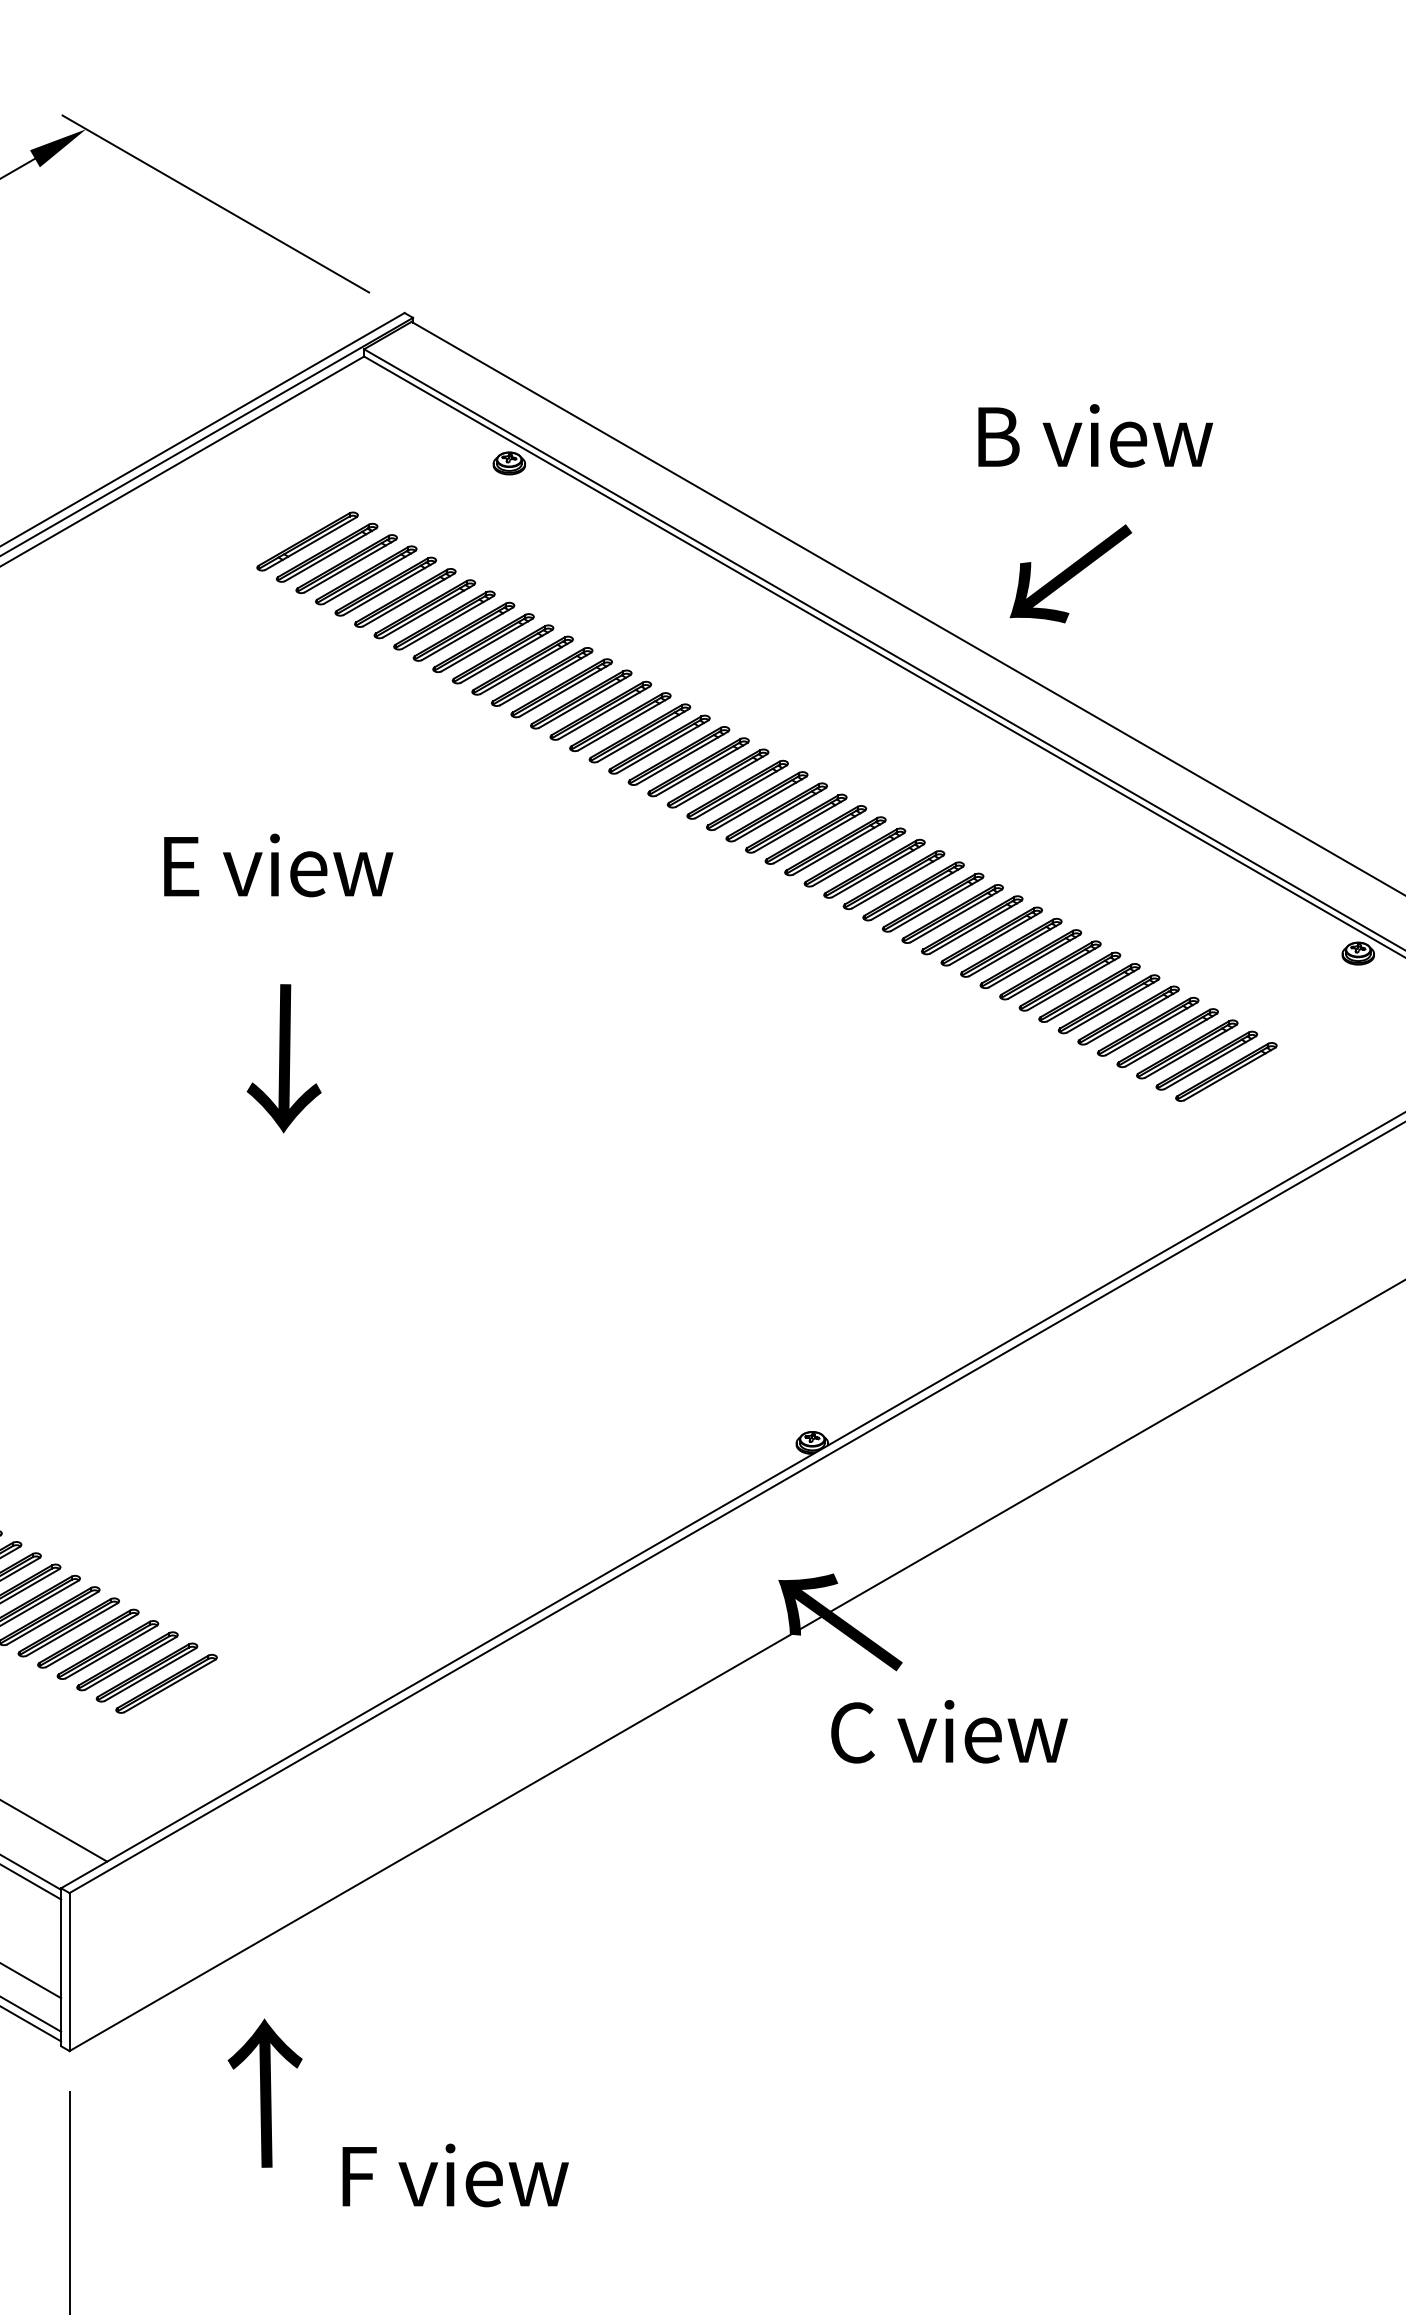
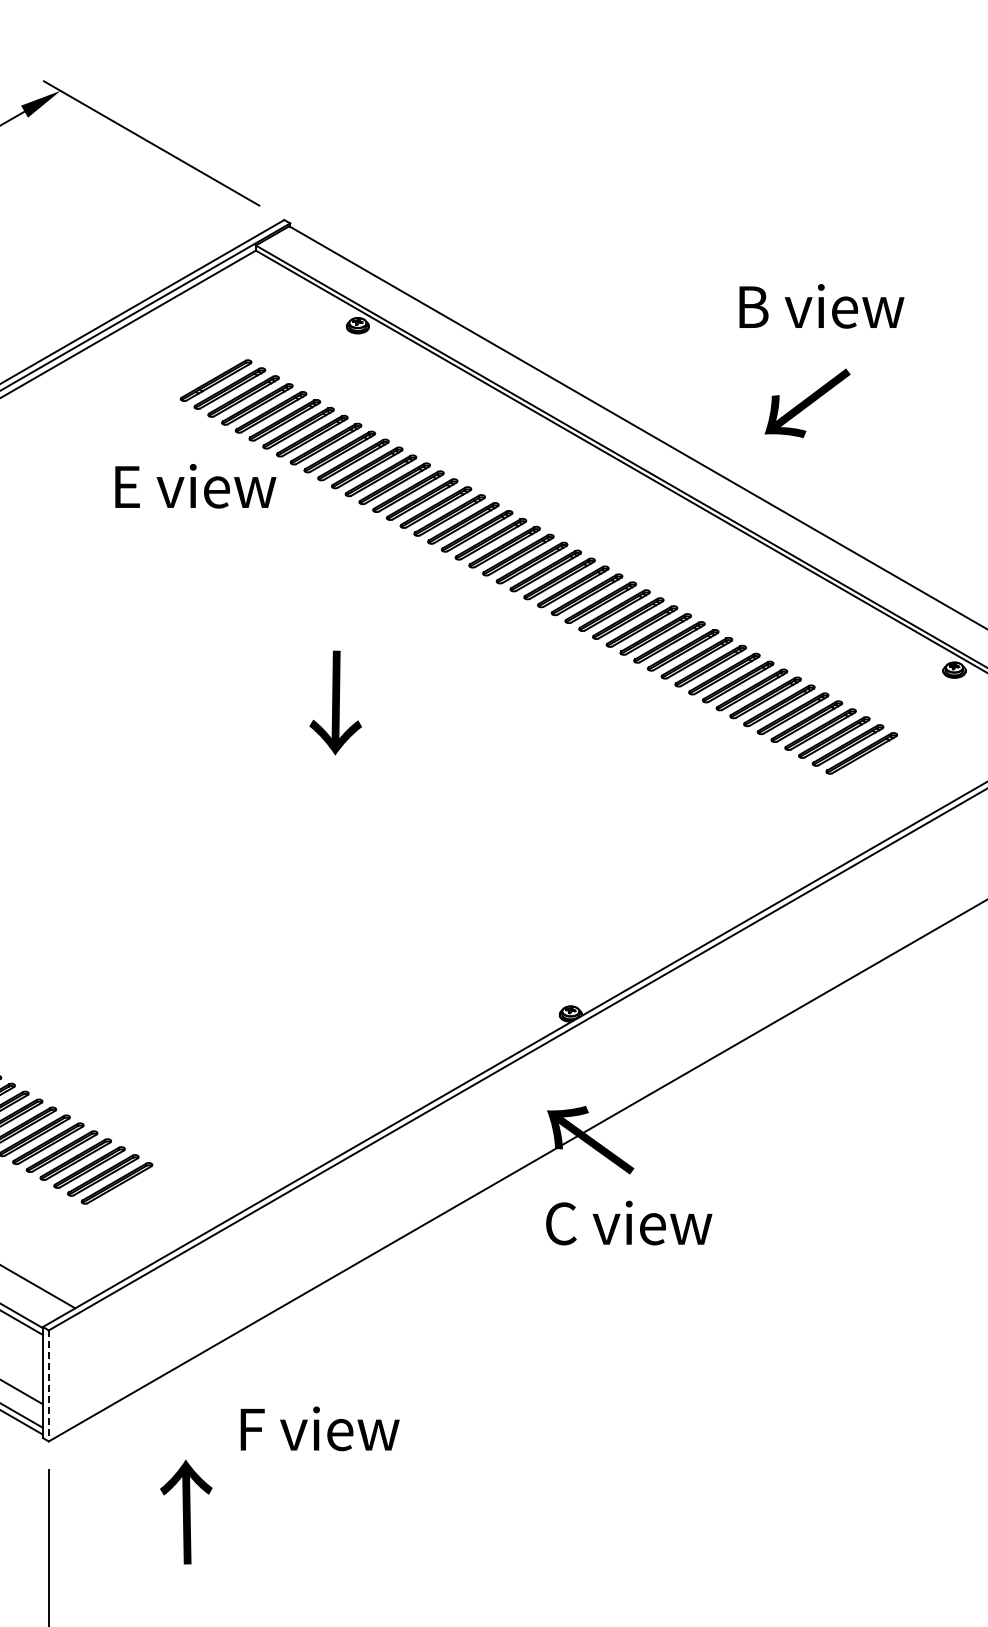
text: (1095, 436) -> (821, 306), moved
text: (1070, 572) -> (807, 402), moved
text: (278, 865) -> (195, 486), moved
text: (283, 1057) -> (335, 702), moved
text: (949, 1730) -> (629, 1222), moved
line: (69, 1971) -> (48, 1385), solid -> dashed
text: (265, 2092) -> (186, 1511), moved
text: (454, 2174) -> (319, 1428), moved

